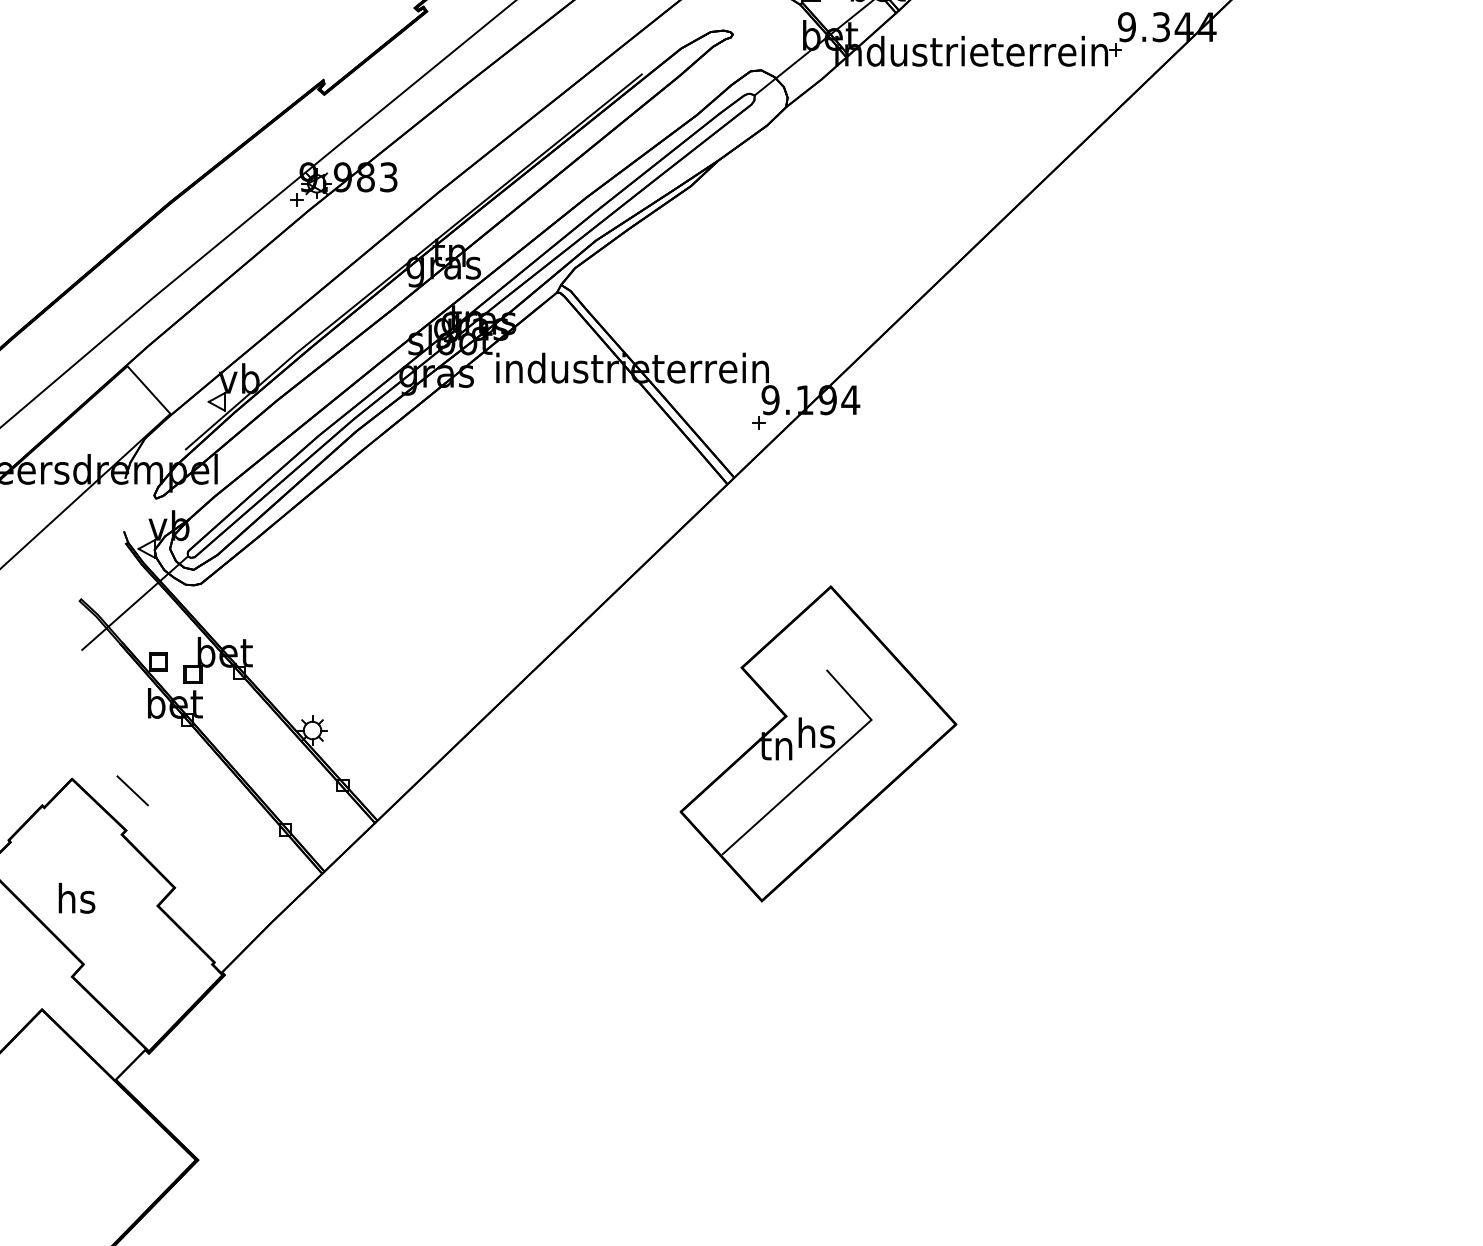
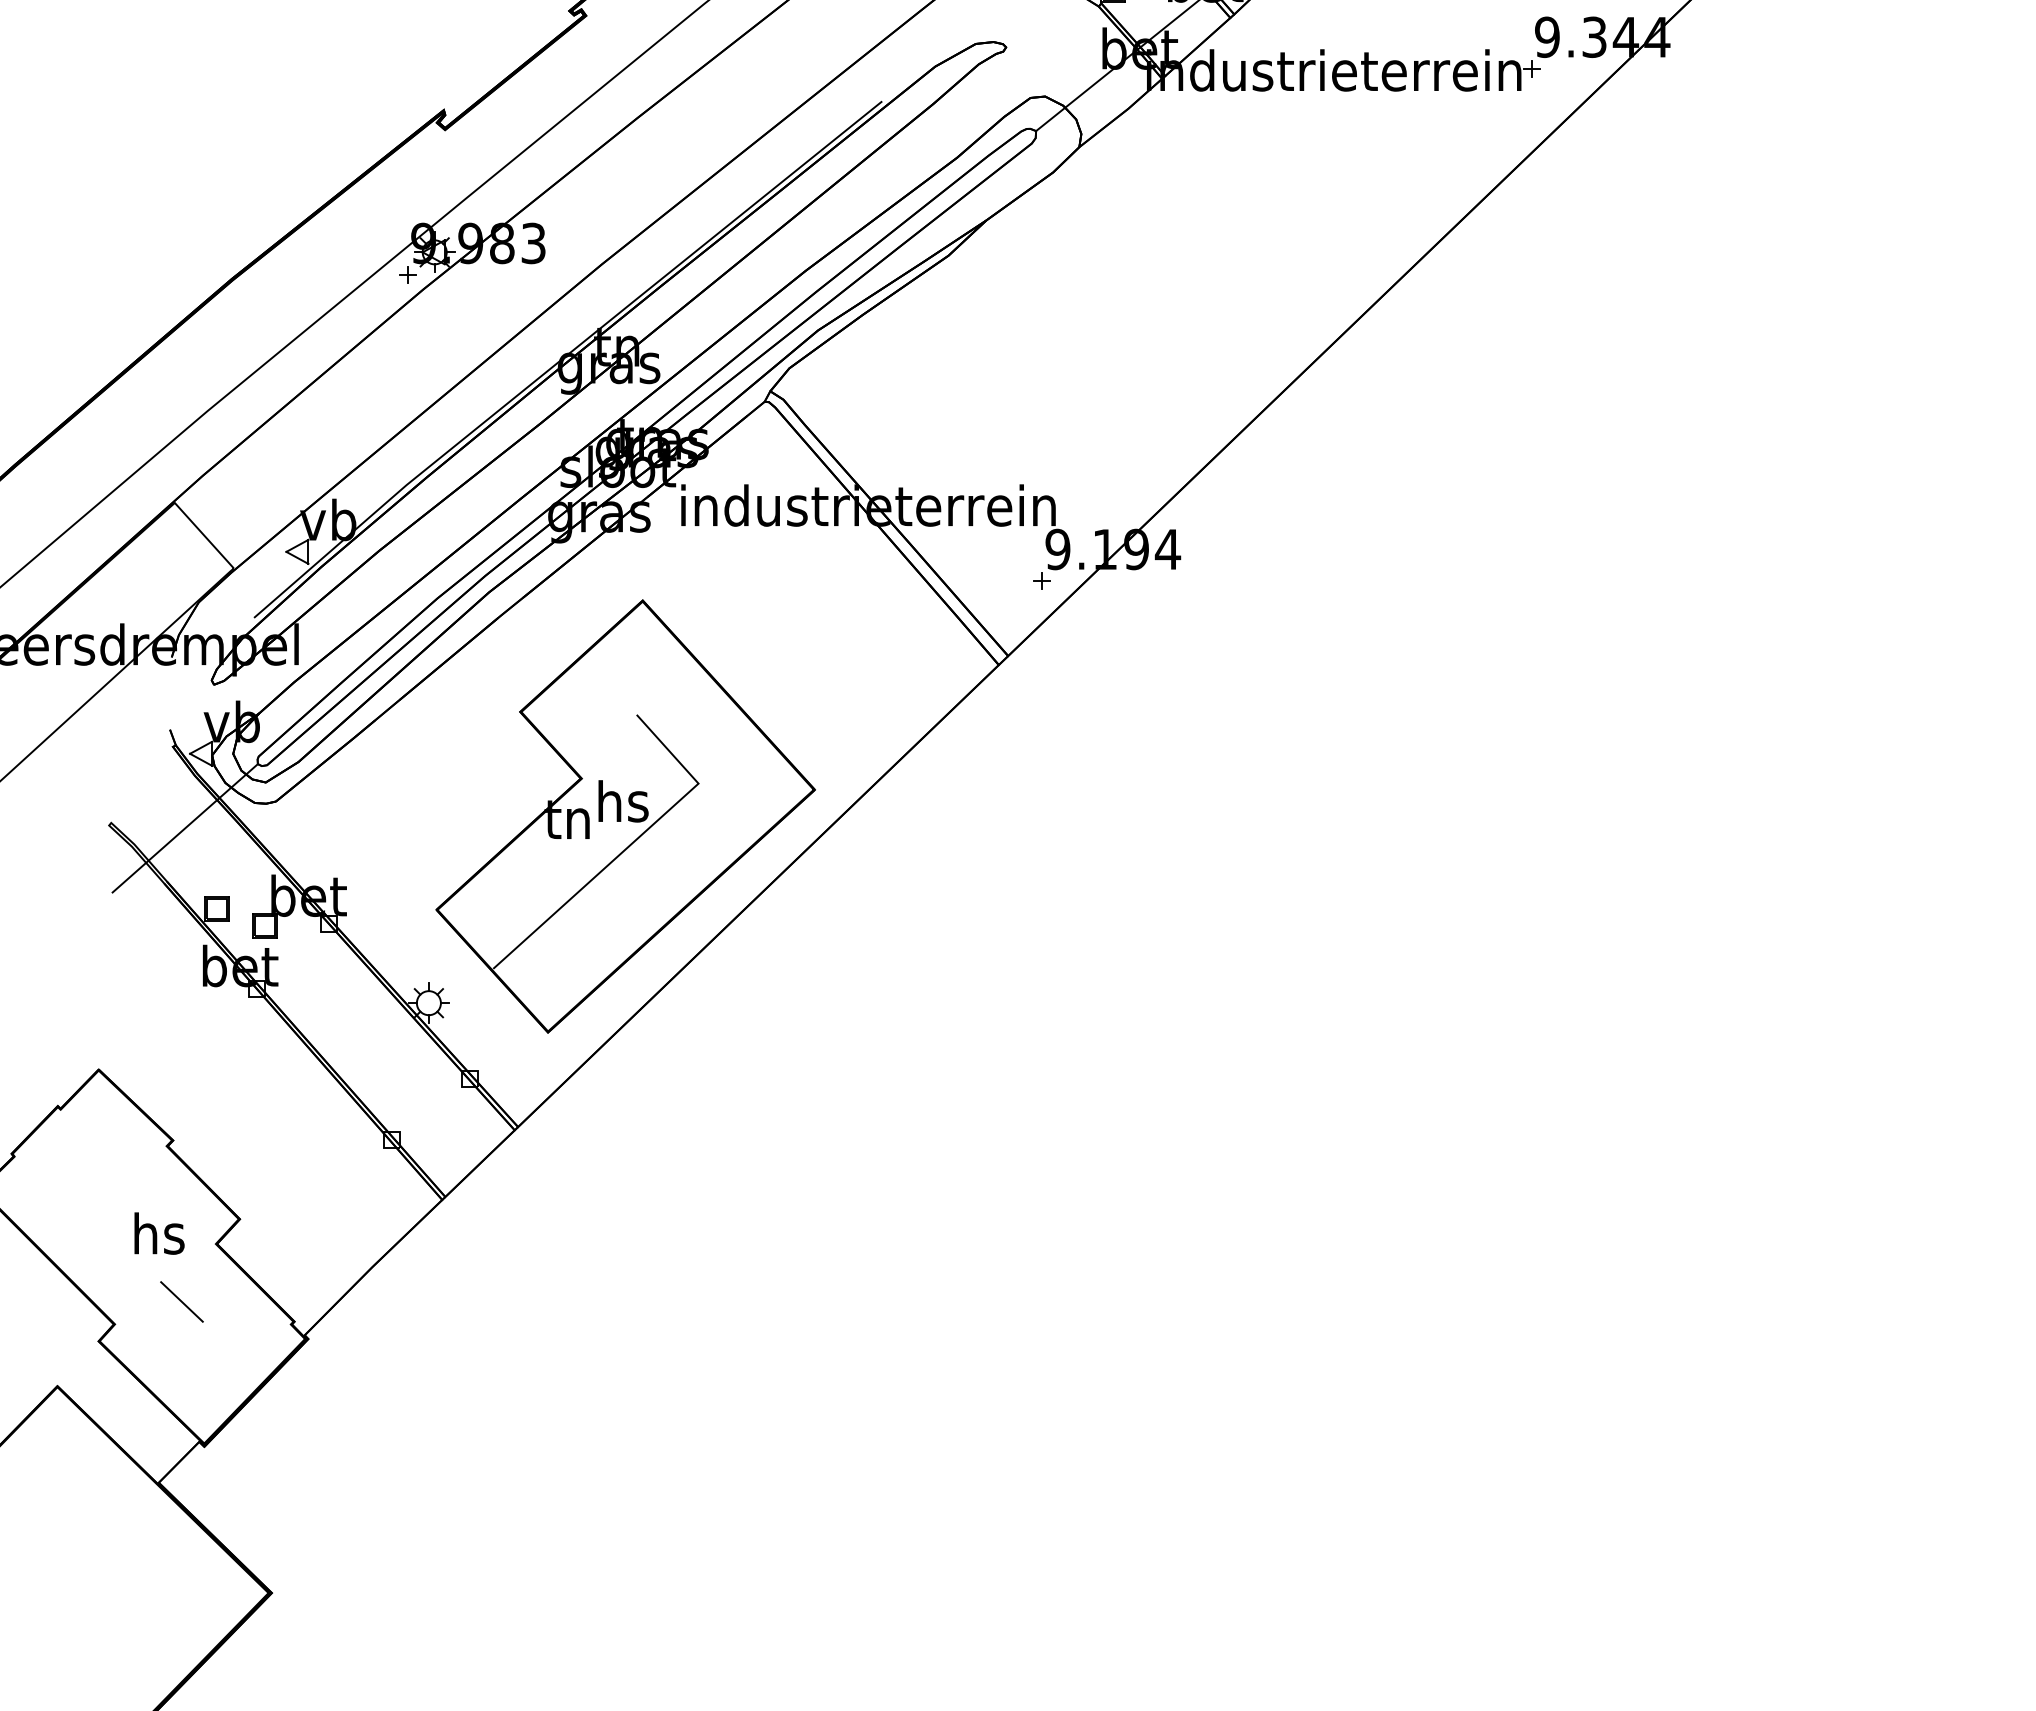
part: (818, 743) -> (625, 816), moved
line: (132, 790) -> (181, 1301), moved
text: (77, 898) -> (159, 1233), moved

